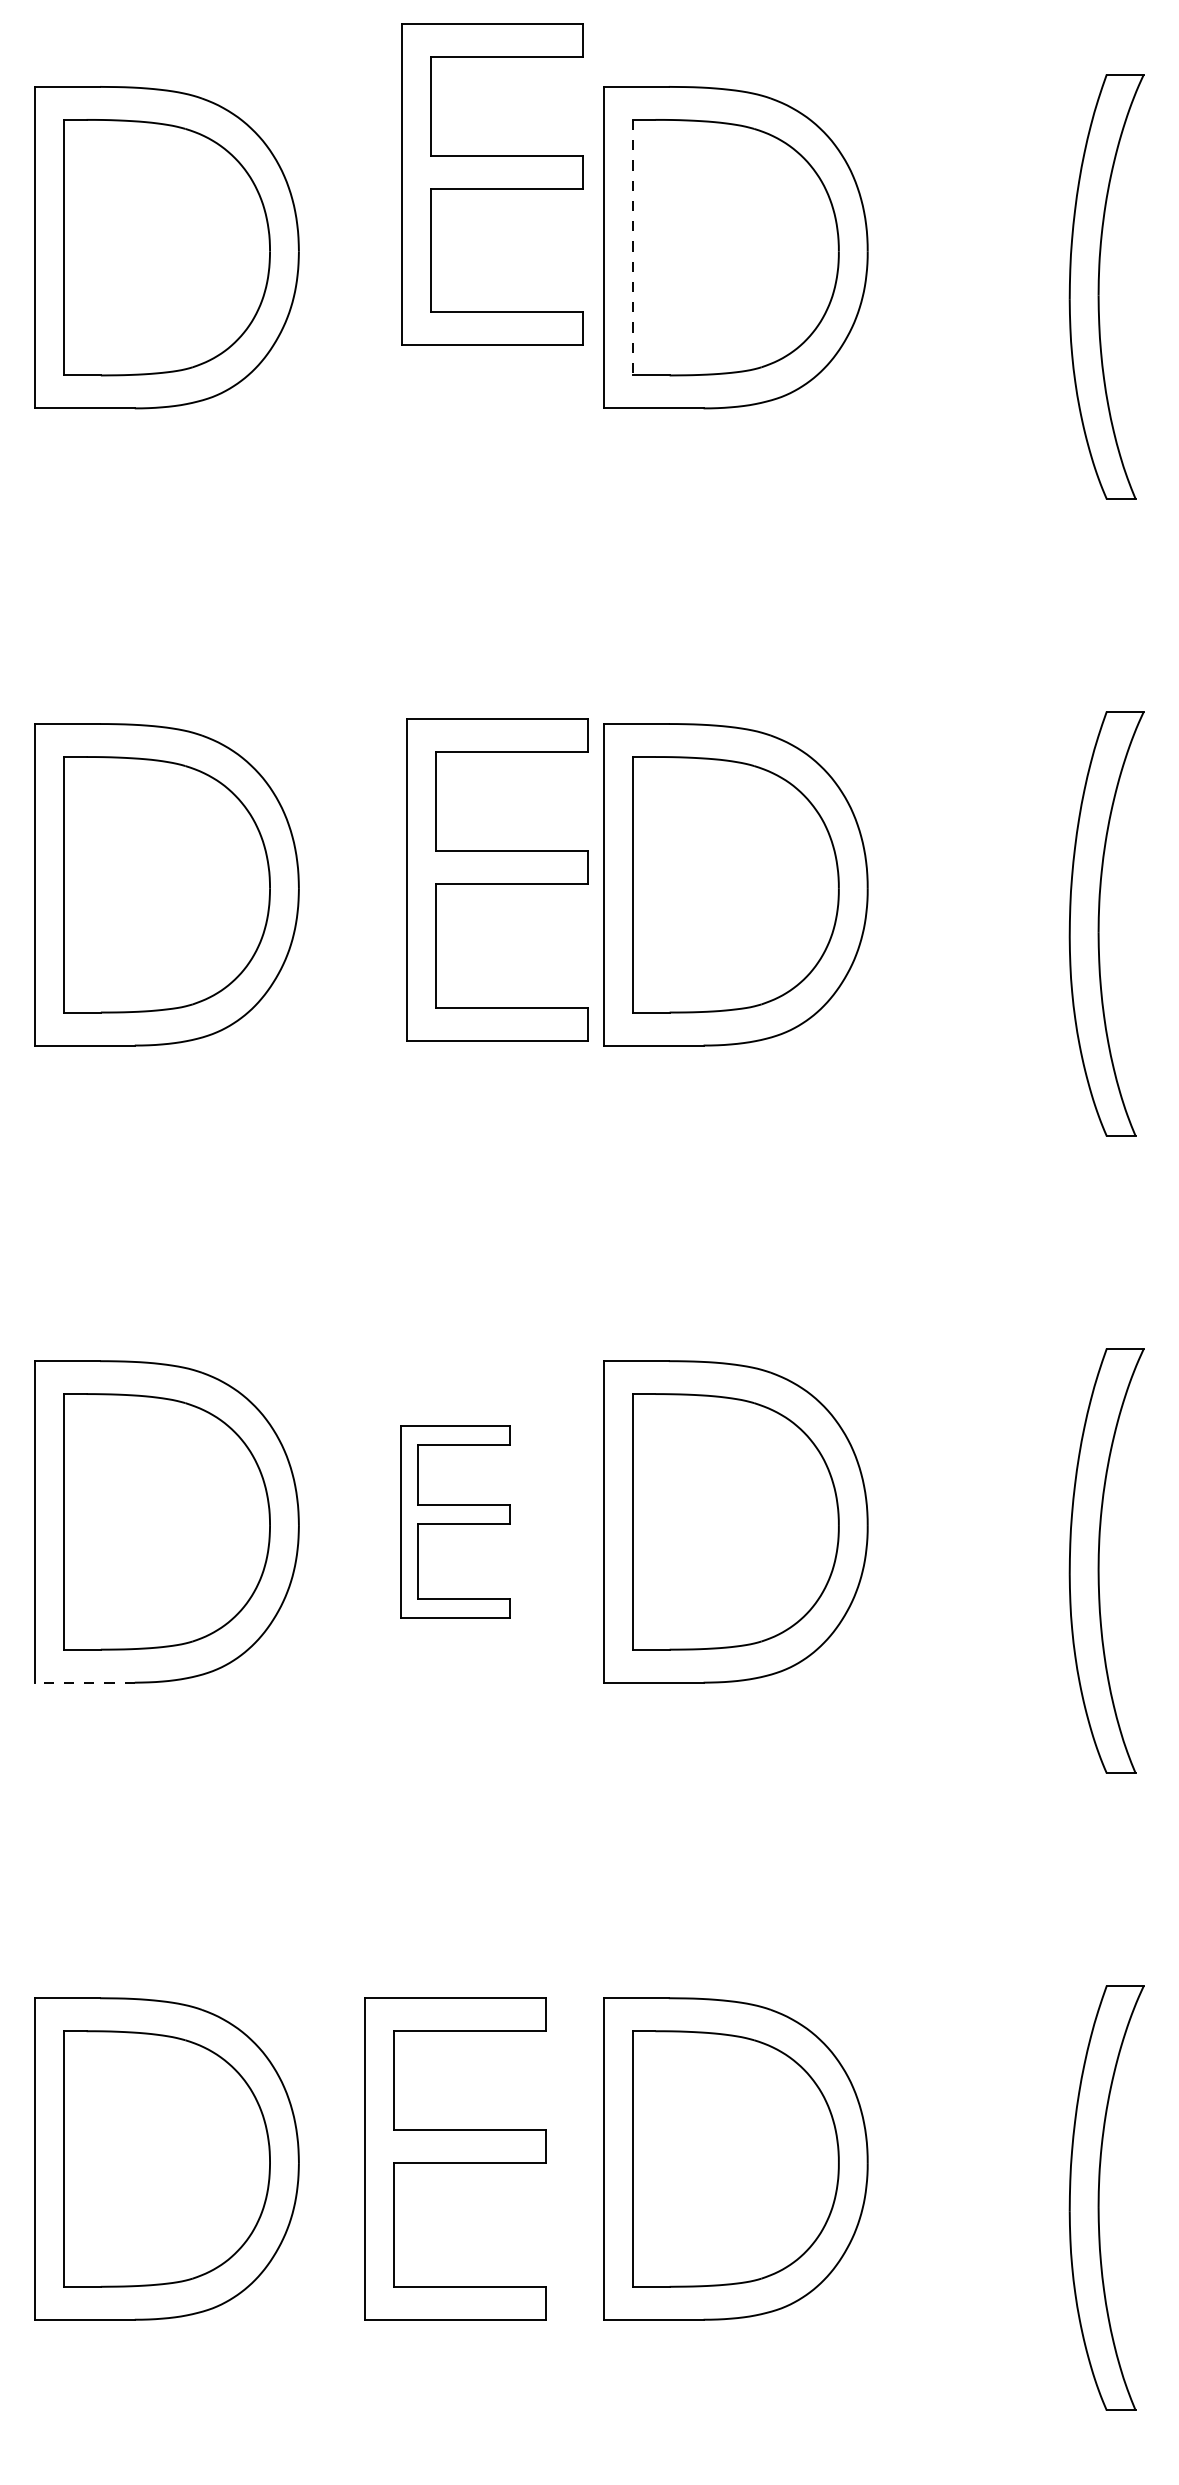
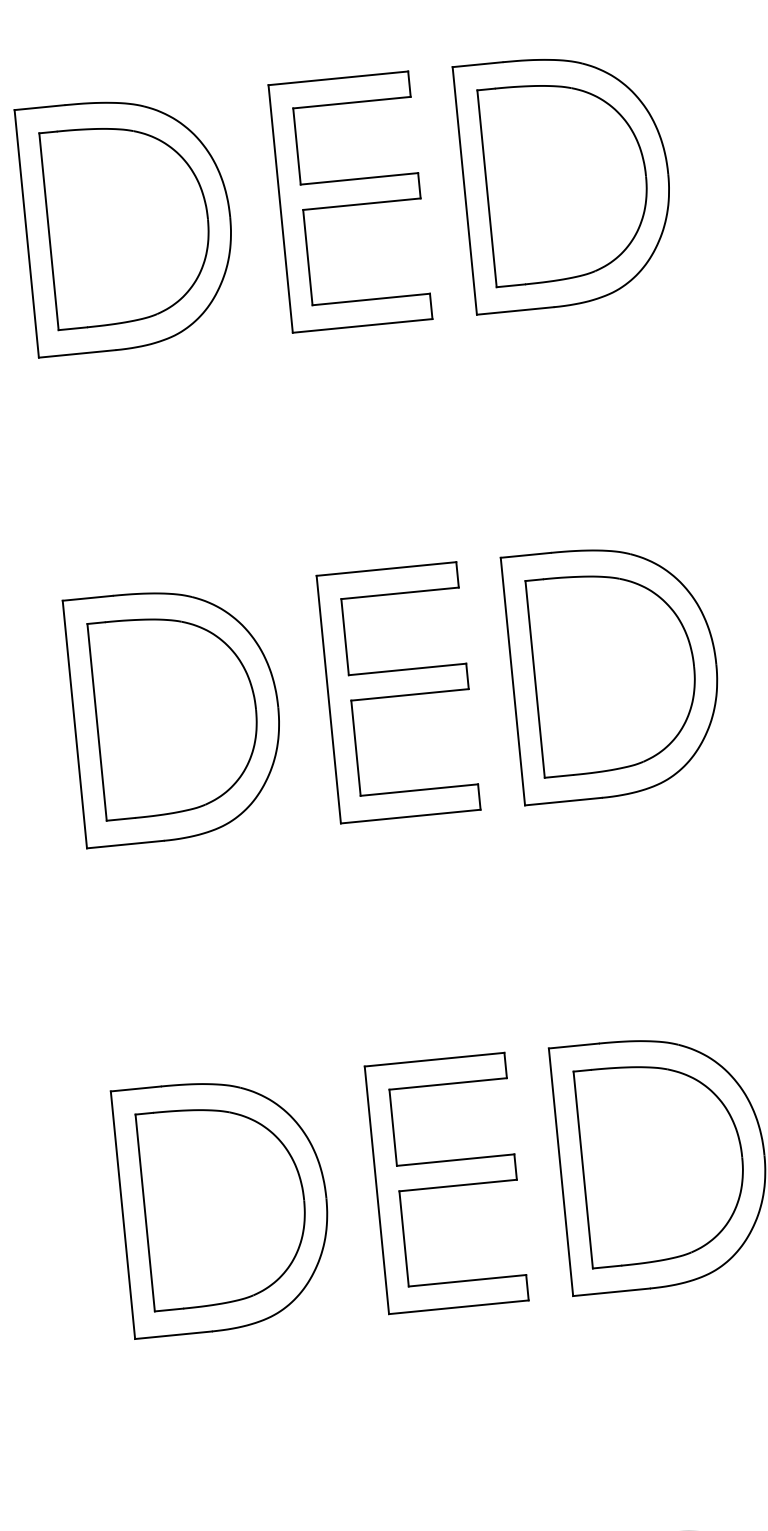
part: (492, 184) -> (350, 202), moved
line: (632, 247) -> (486, 188), dashed -> solid
part: (497, 879) -> (398, 692), moved
part: (455, 1521) -> (446, 1183), size x1.67
line: (84, 1682) -> (173, 1335), dashed -> solid

